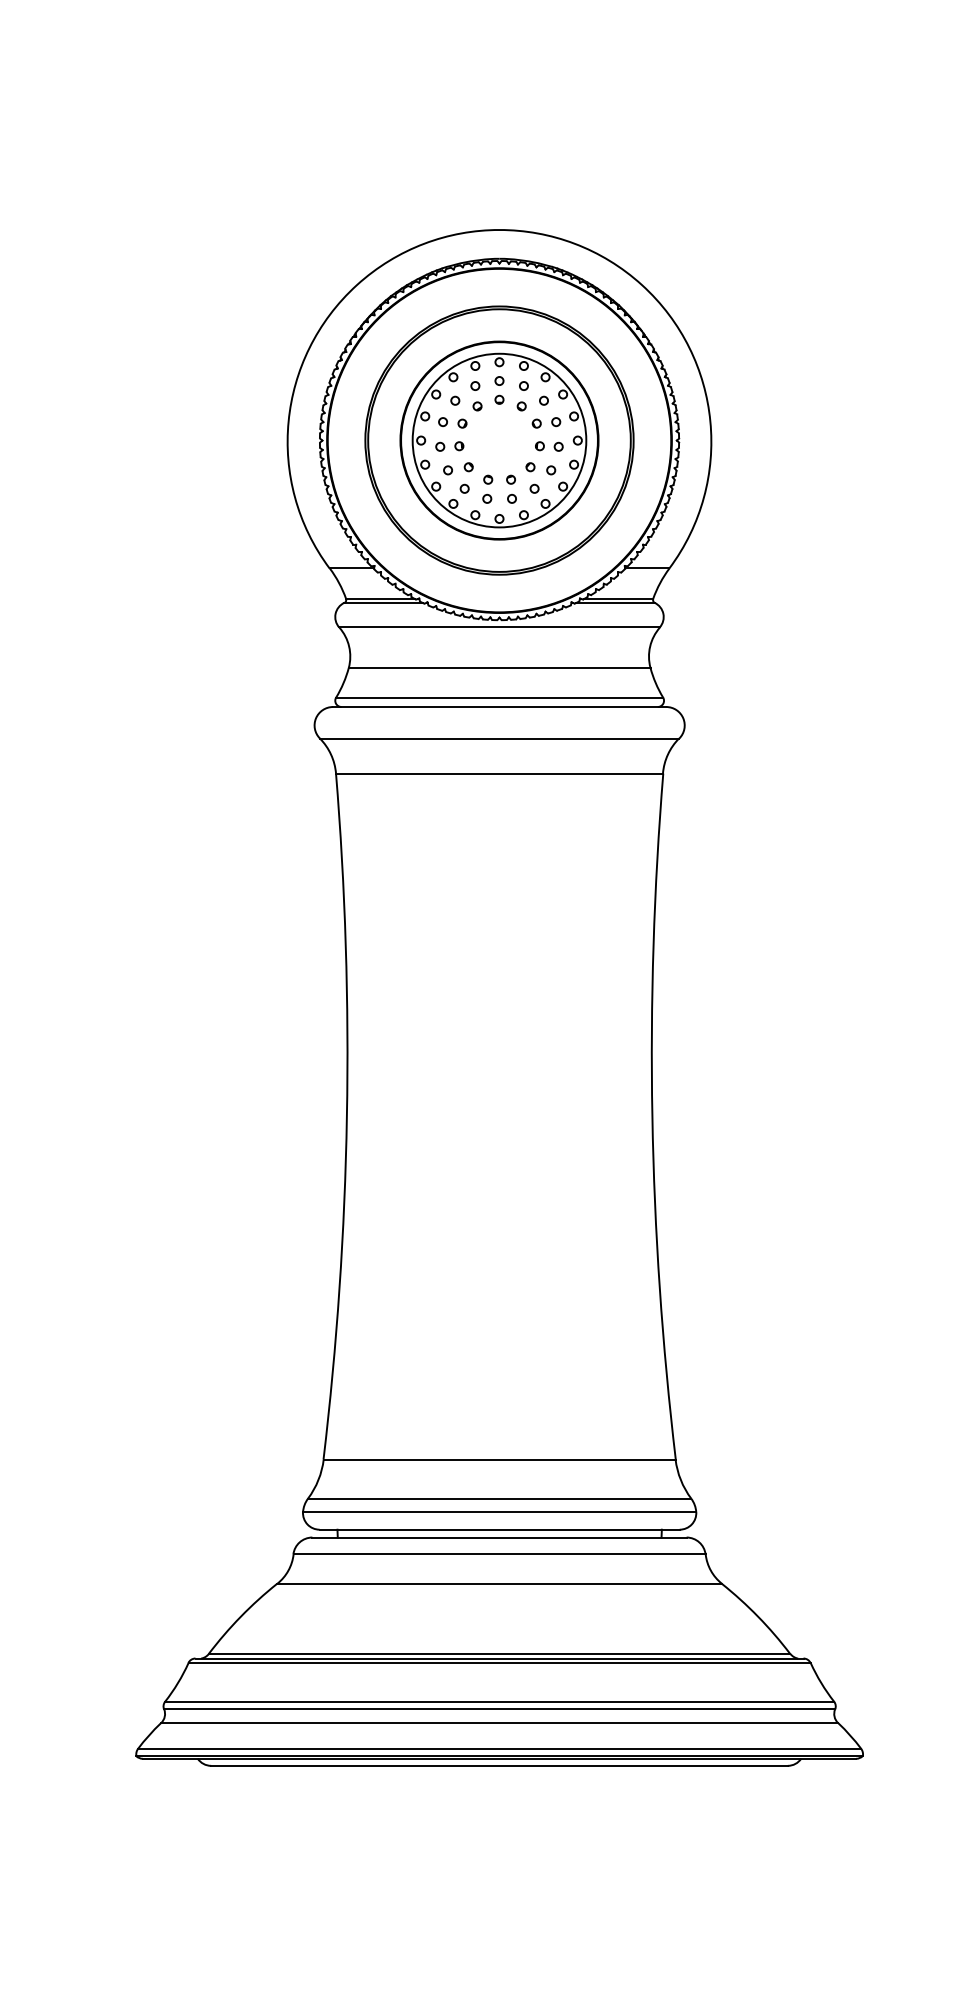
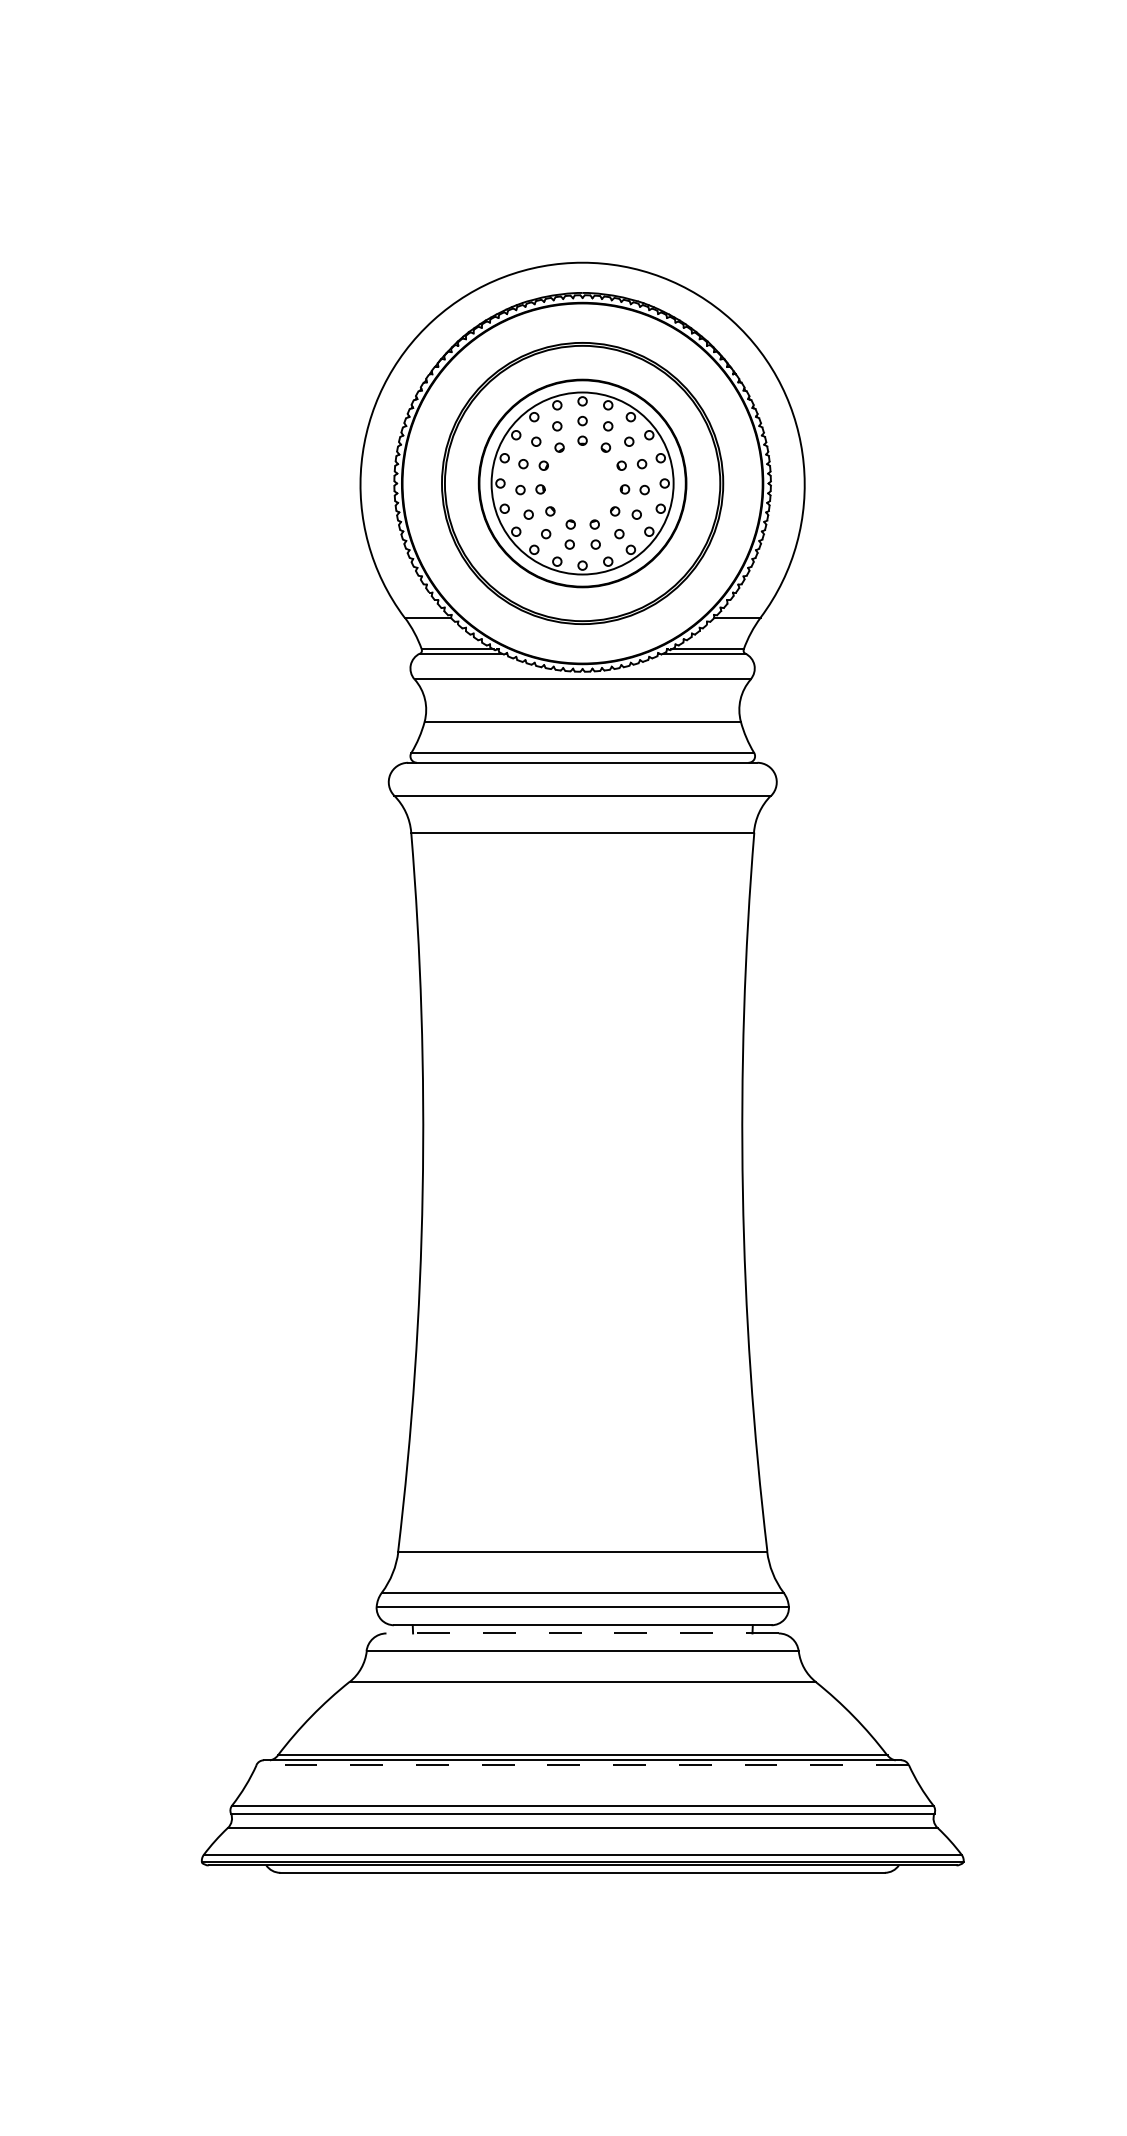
line: (499, 1537) -> (582, 1633), solid -> dashed
line: (499, 1663) -> (582, 1765), solid -> dashed

